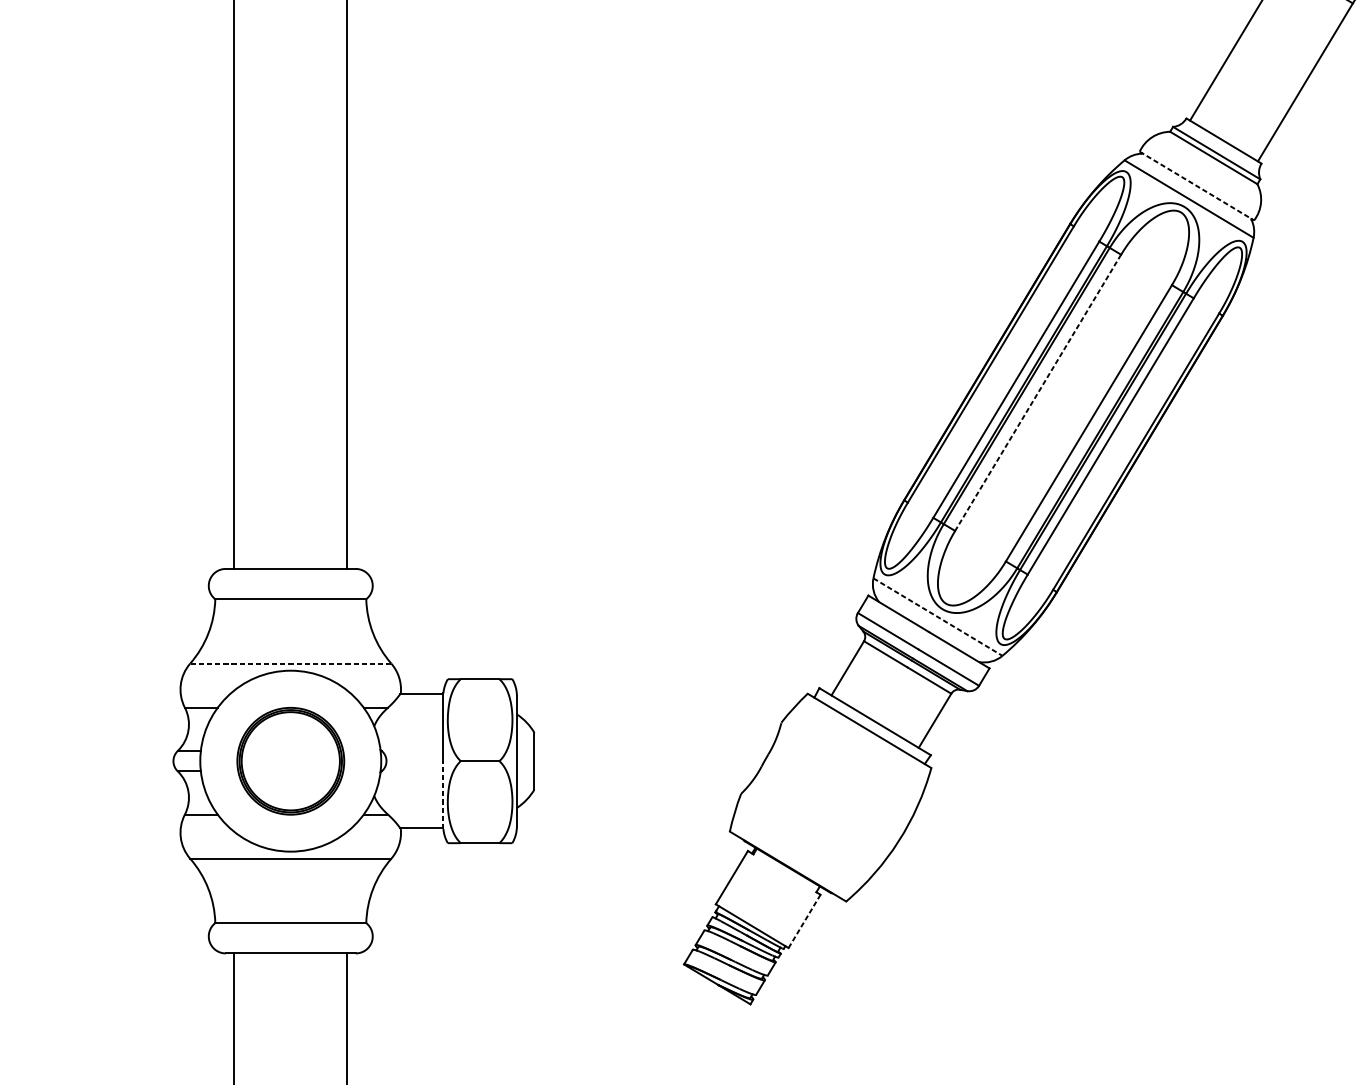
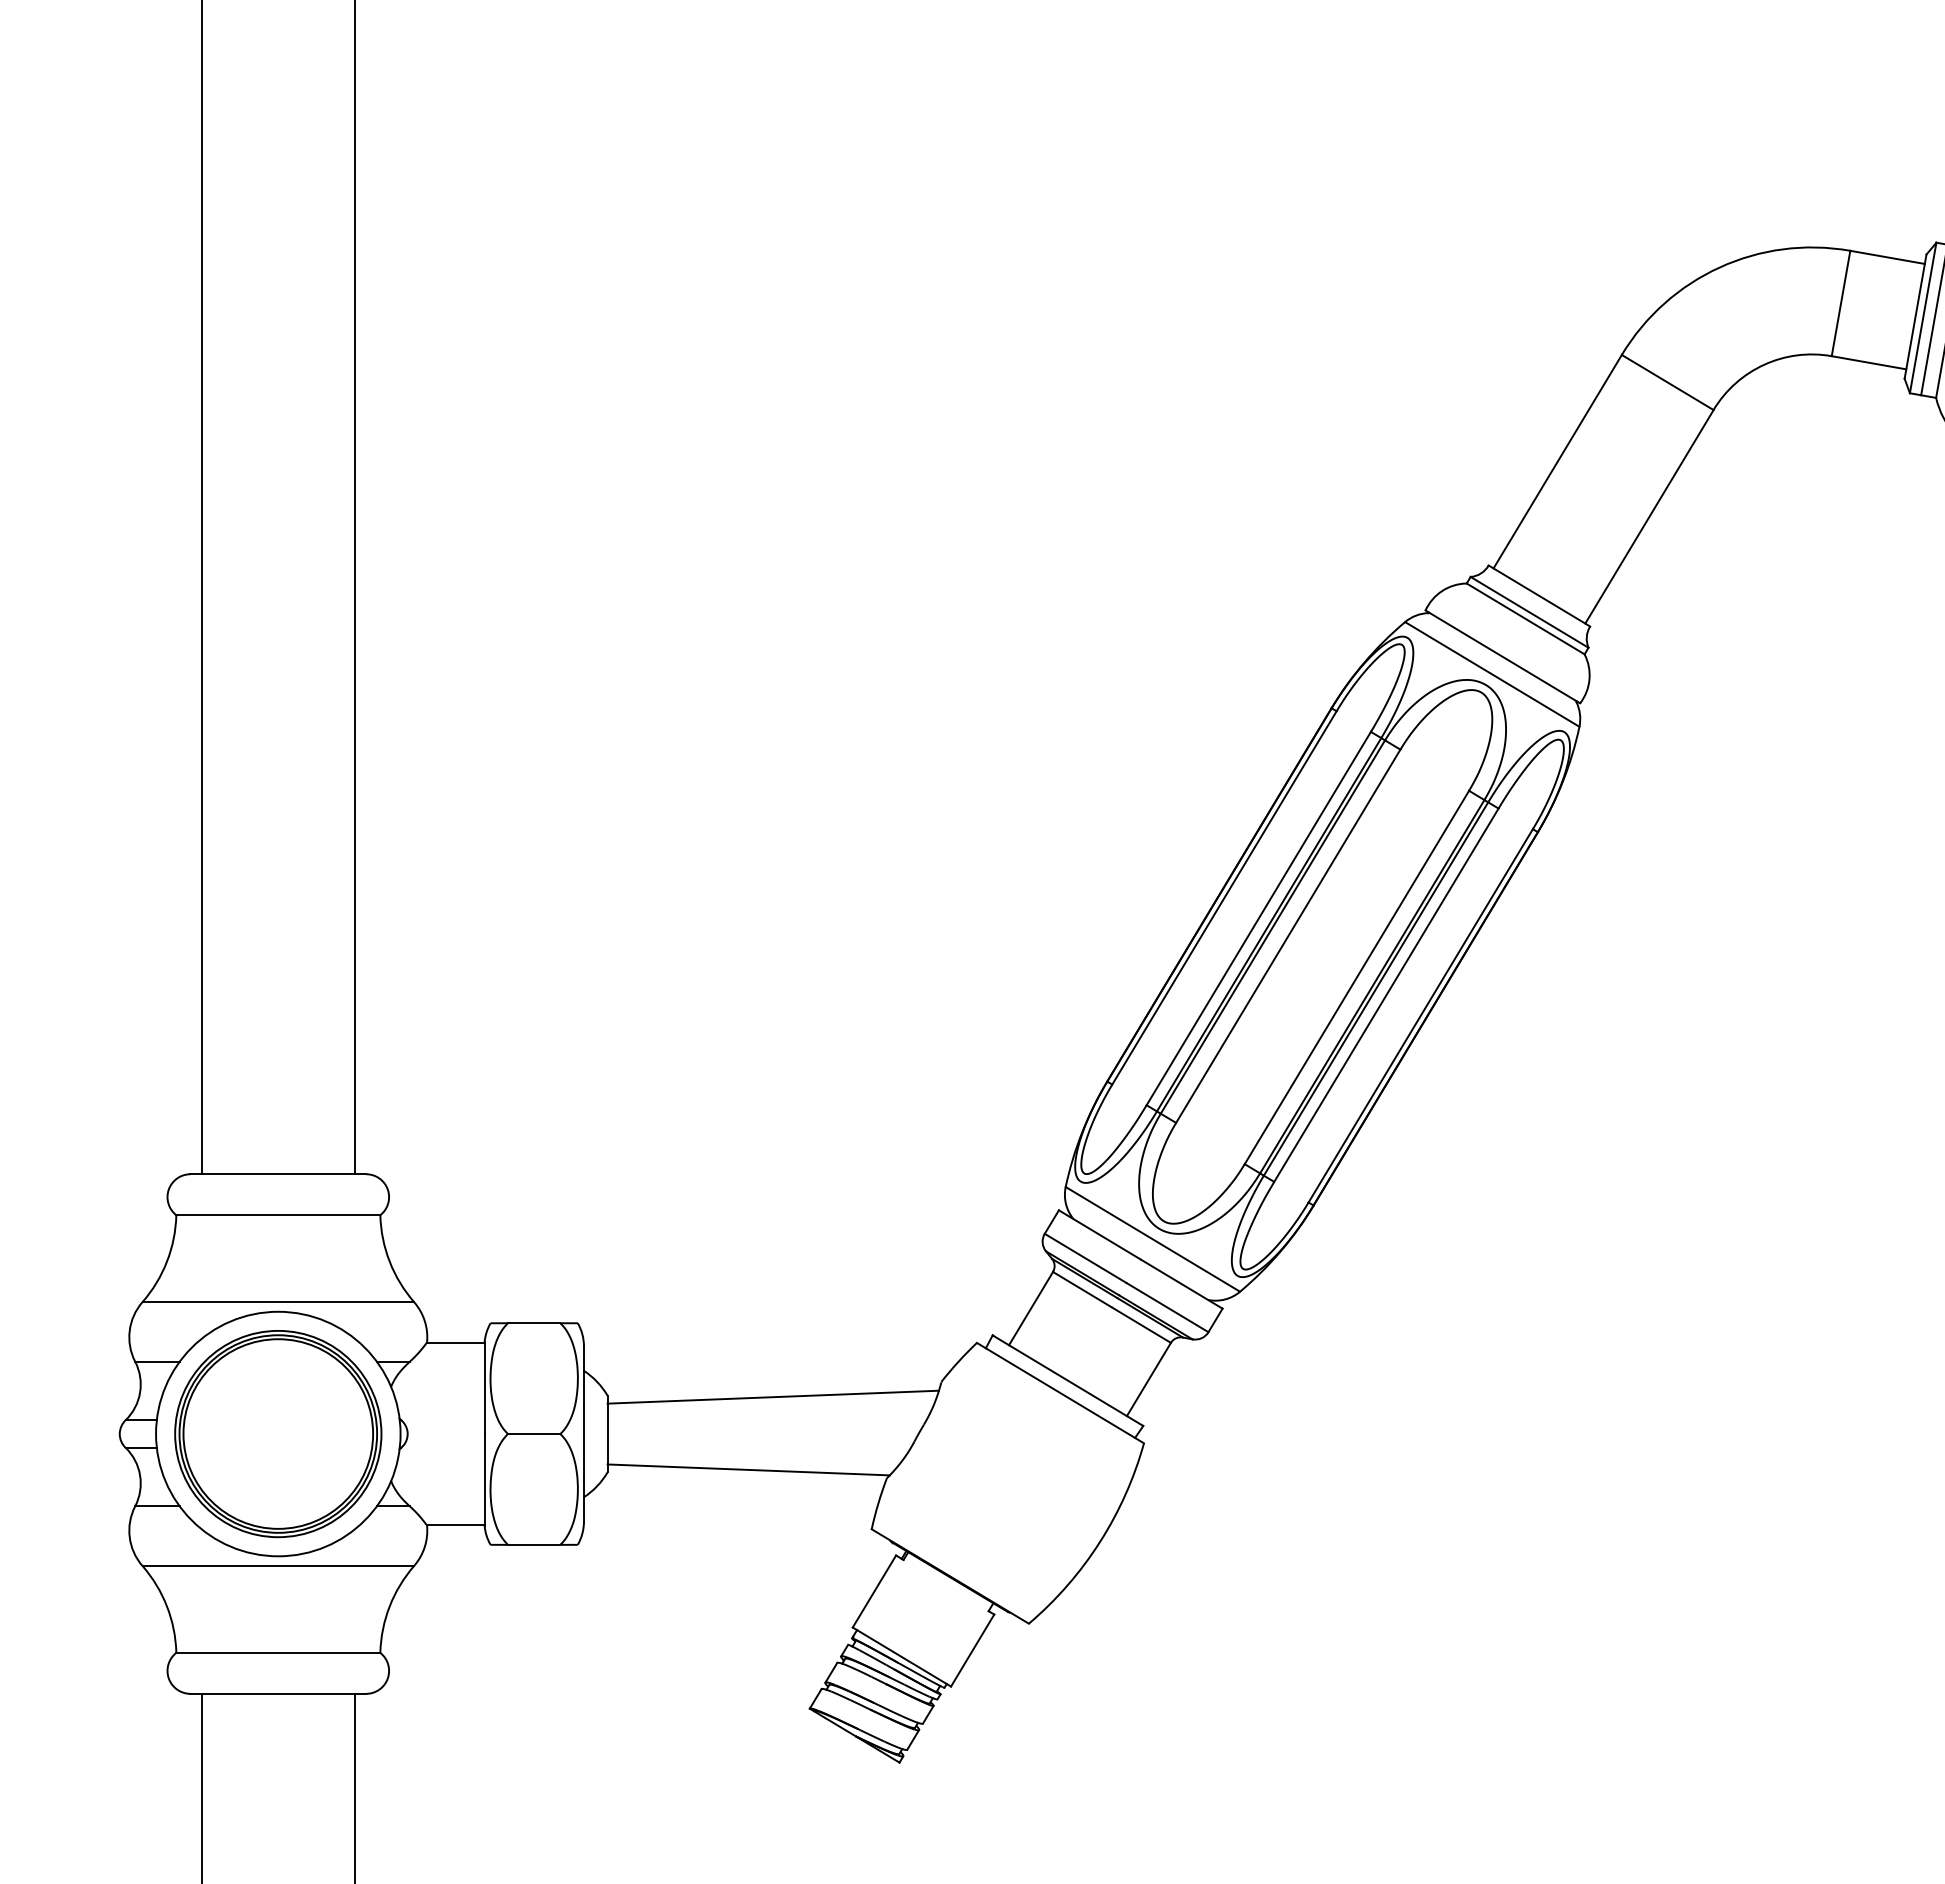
line: (1197, 186) -> (1503, 657), dashed -> solid
line: (1038, 392) -> (1288, 936), dashed -> solid
line: (937, 617) -> (1152, 1239), dashed -> solid
line: (290, 663) -> (278, 1302), dashed -> solid
line: (656, 733) -> (772, 1396), added
part: (290, 761) -> (278, 1434), size x1.43
line: (638, 787) -> (748, 1469), added
line: (443, 794) -> (484, 1479), dashed -> solid
line: (804, 921) -> (972, 1650), dashed -> solid

